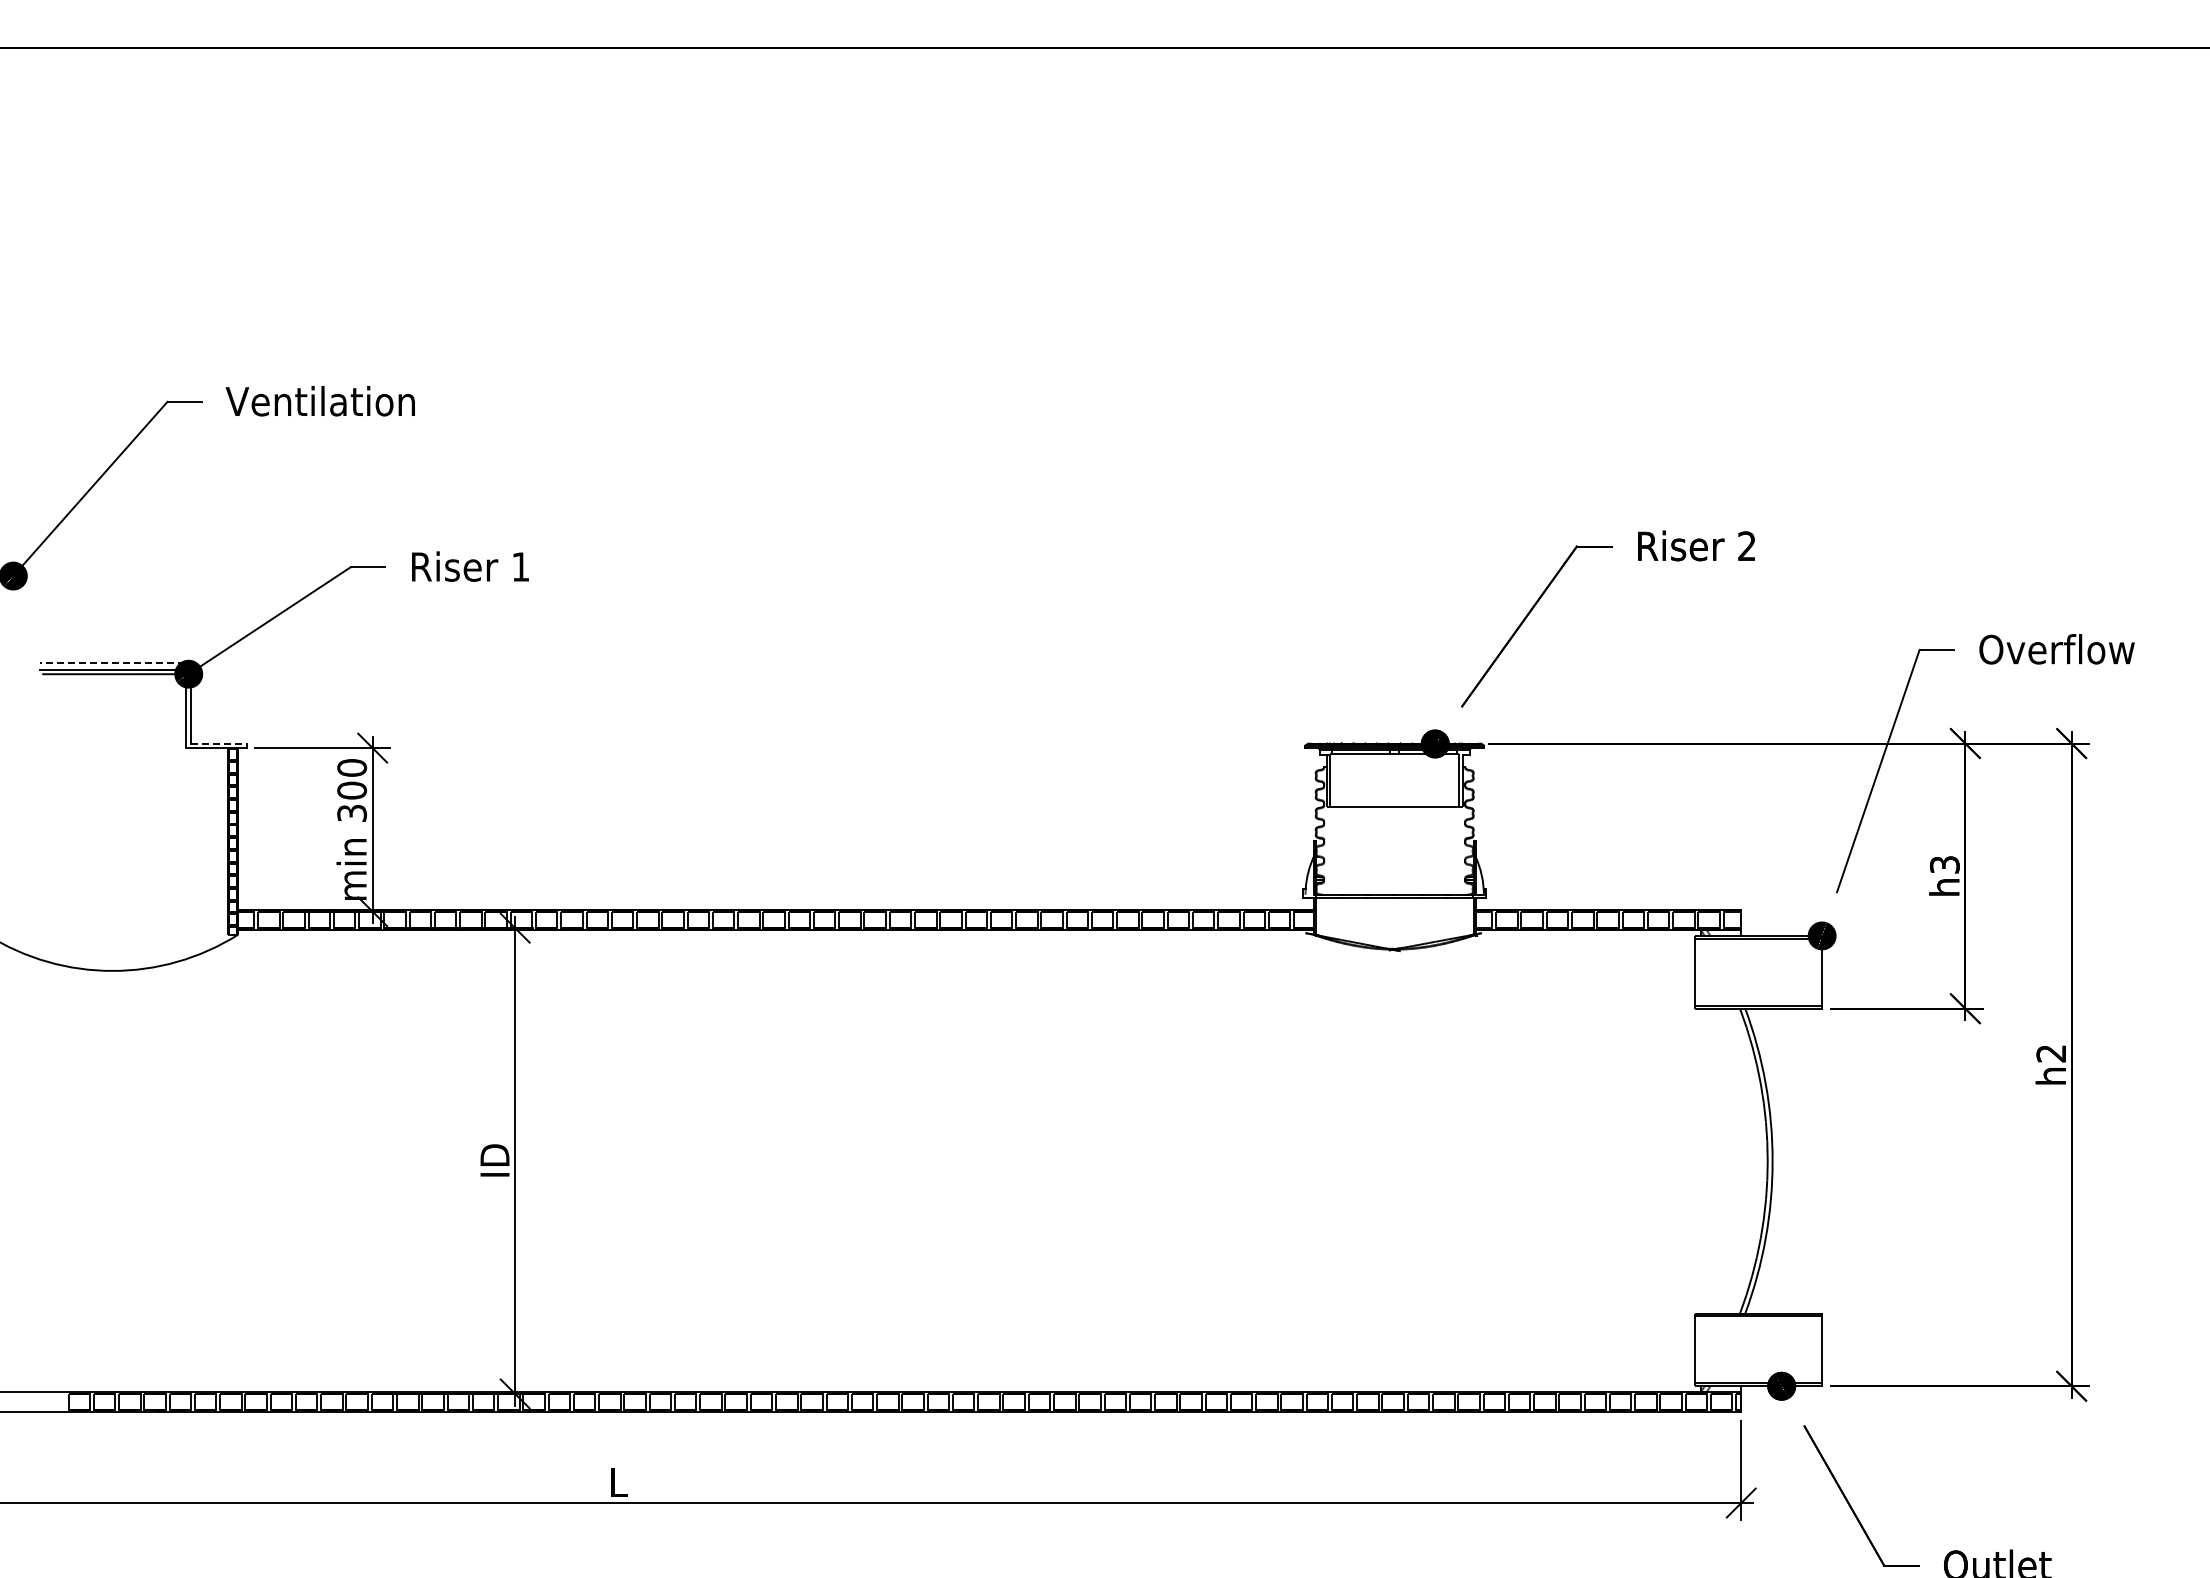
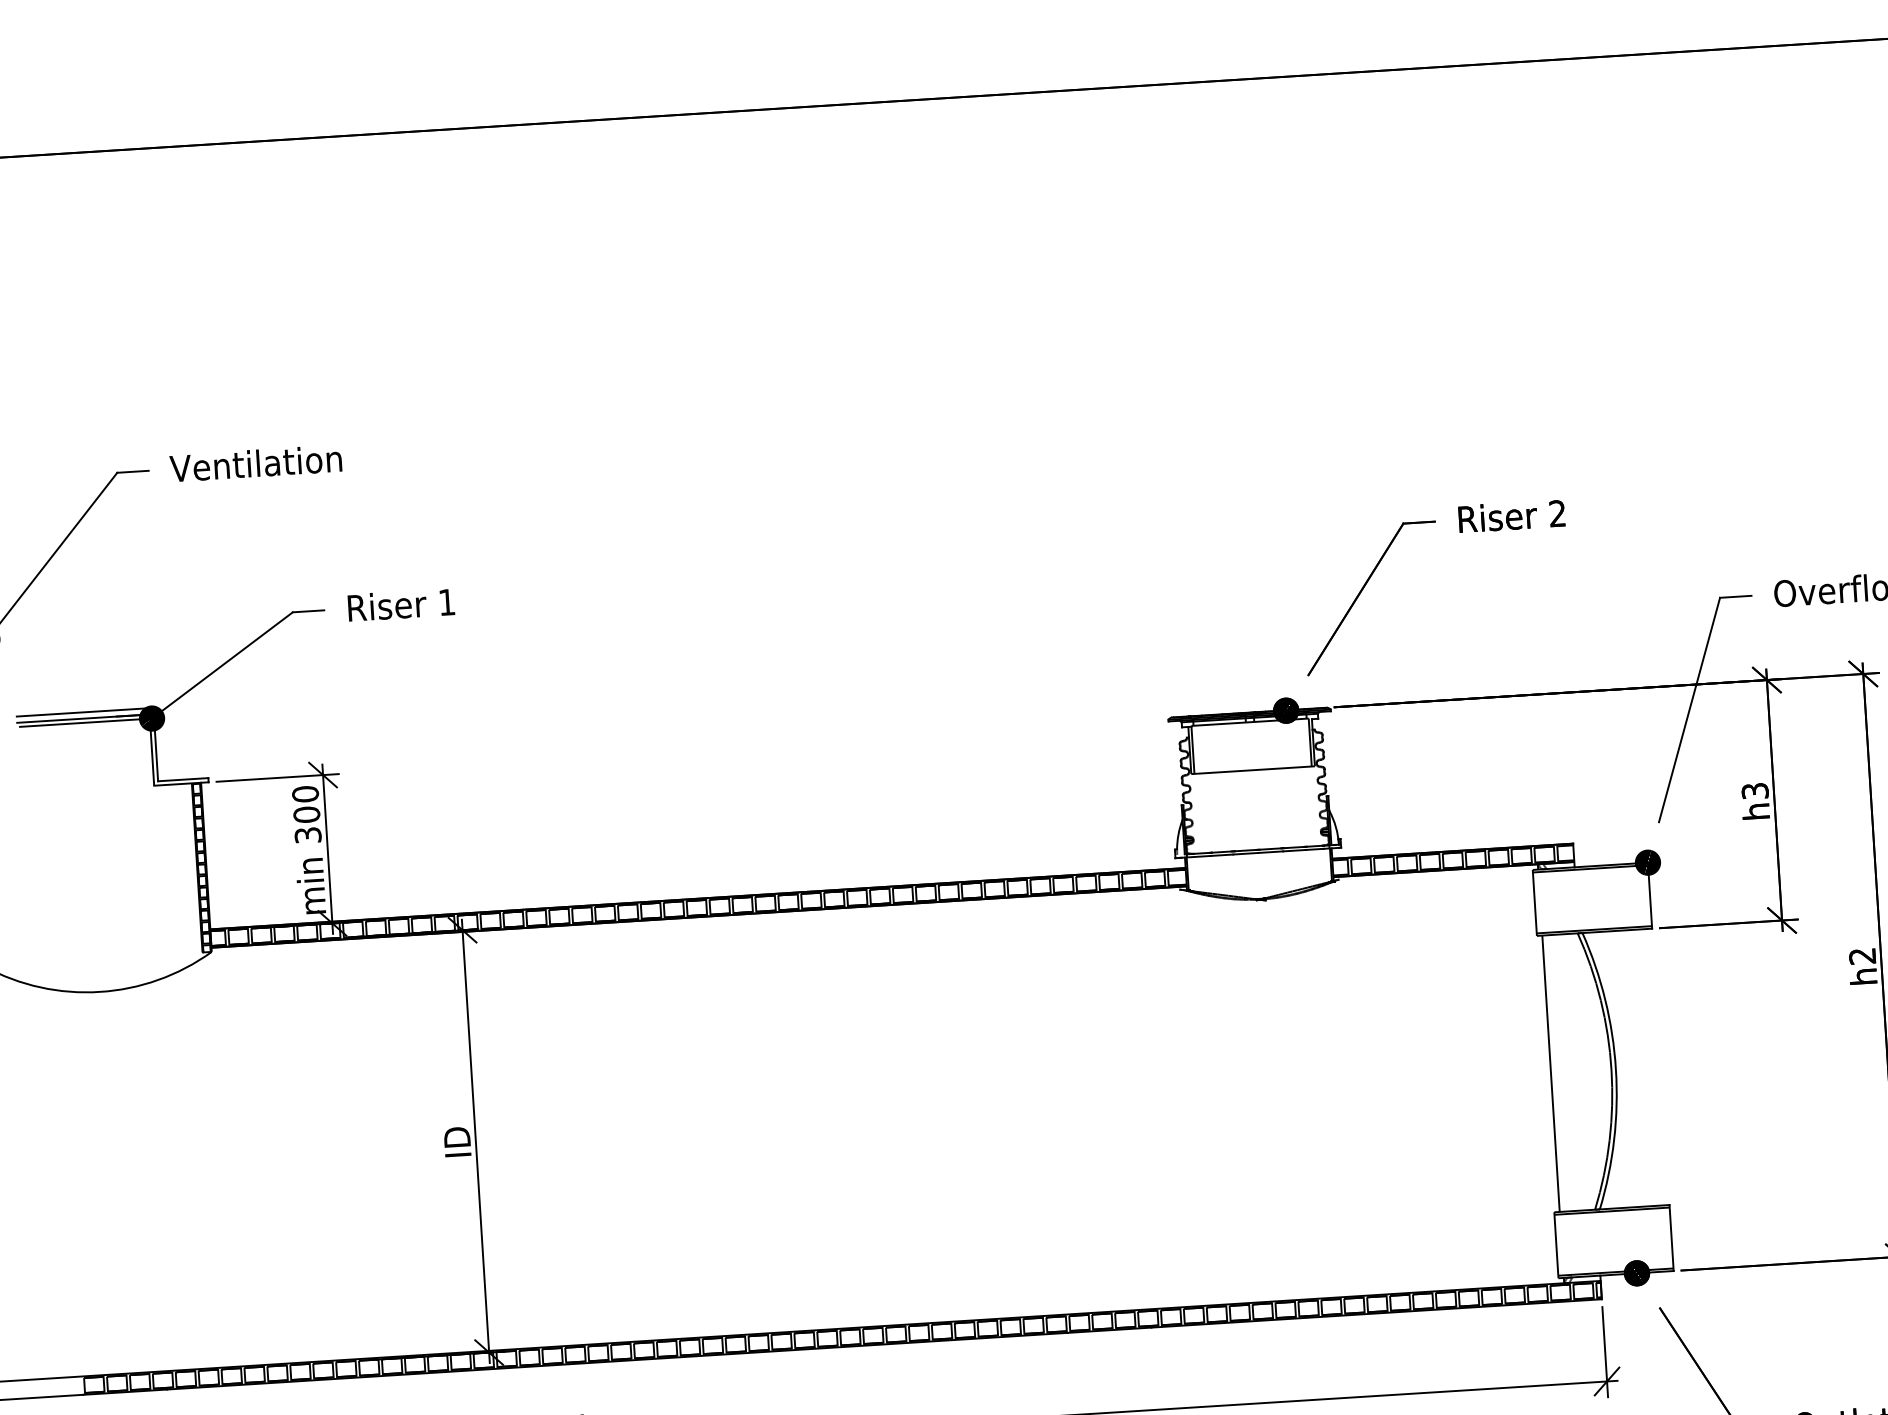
line: (112, 662) -> (82, 712), dashed -> solid
line: (218, 743) -> (182, 779), dashed -> solid
line: (1701, 1160) -> (1551, 1073), added

